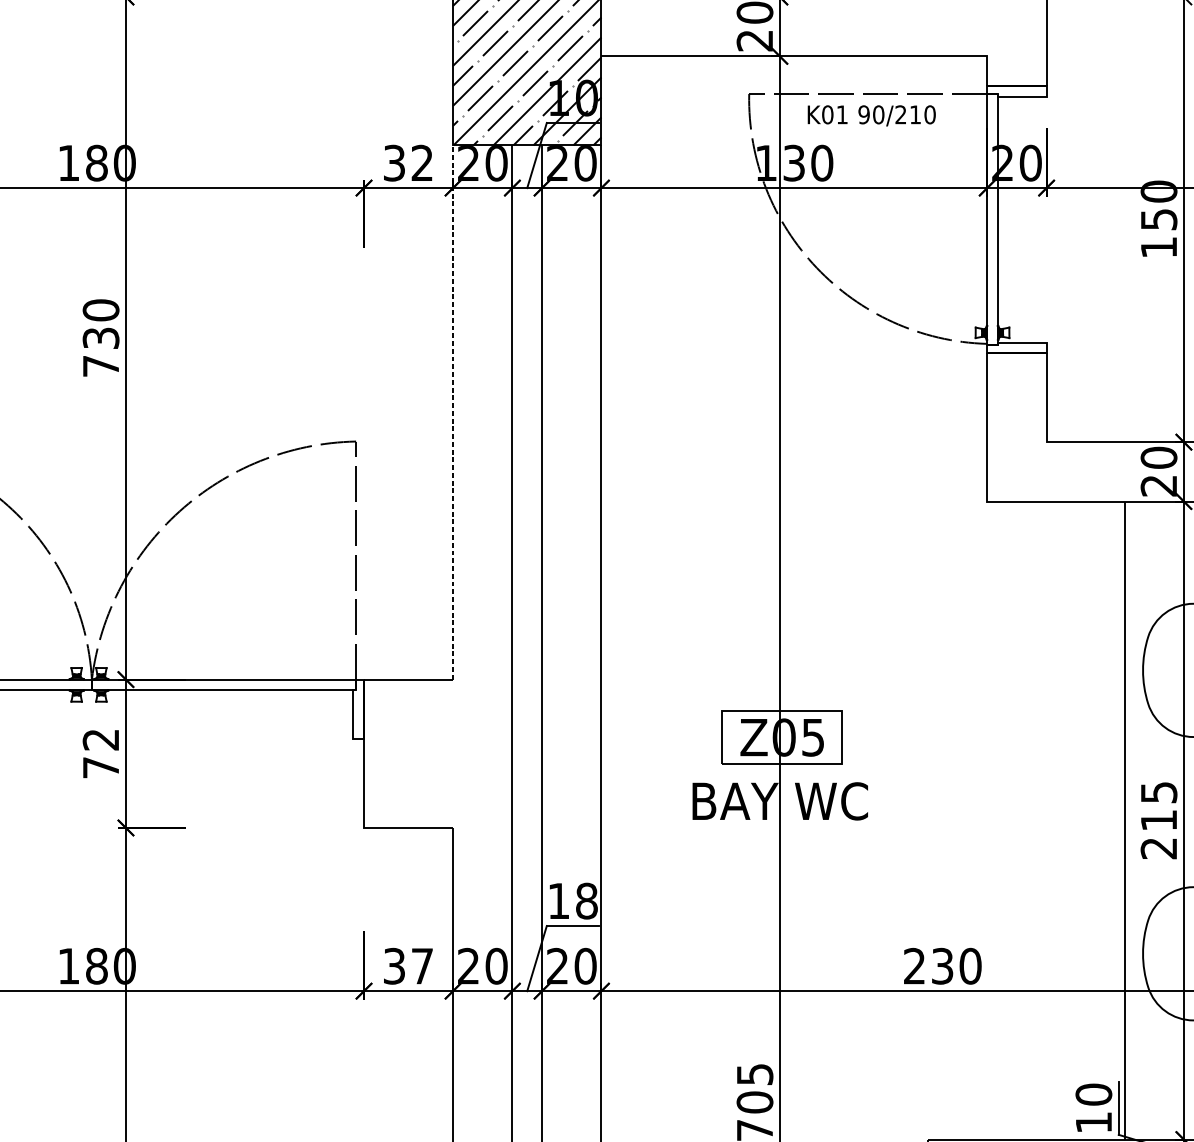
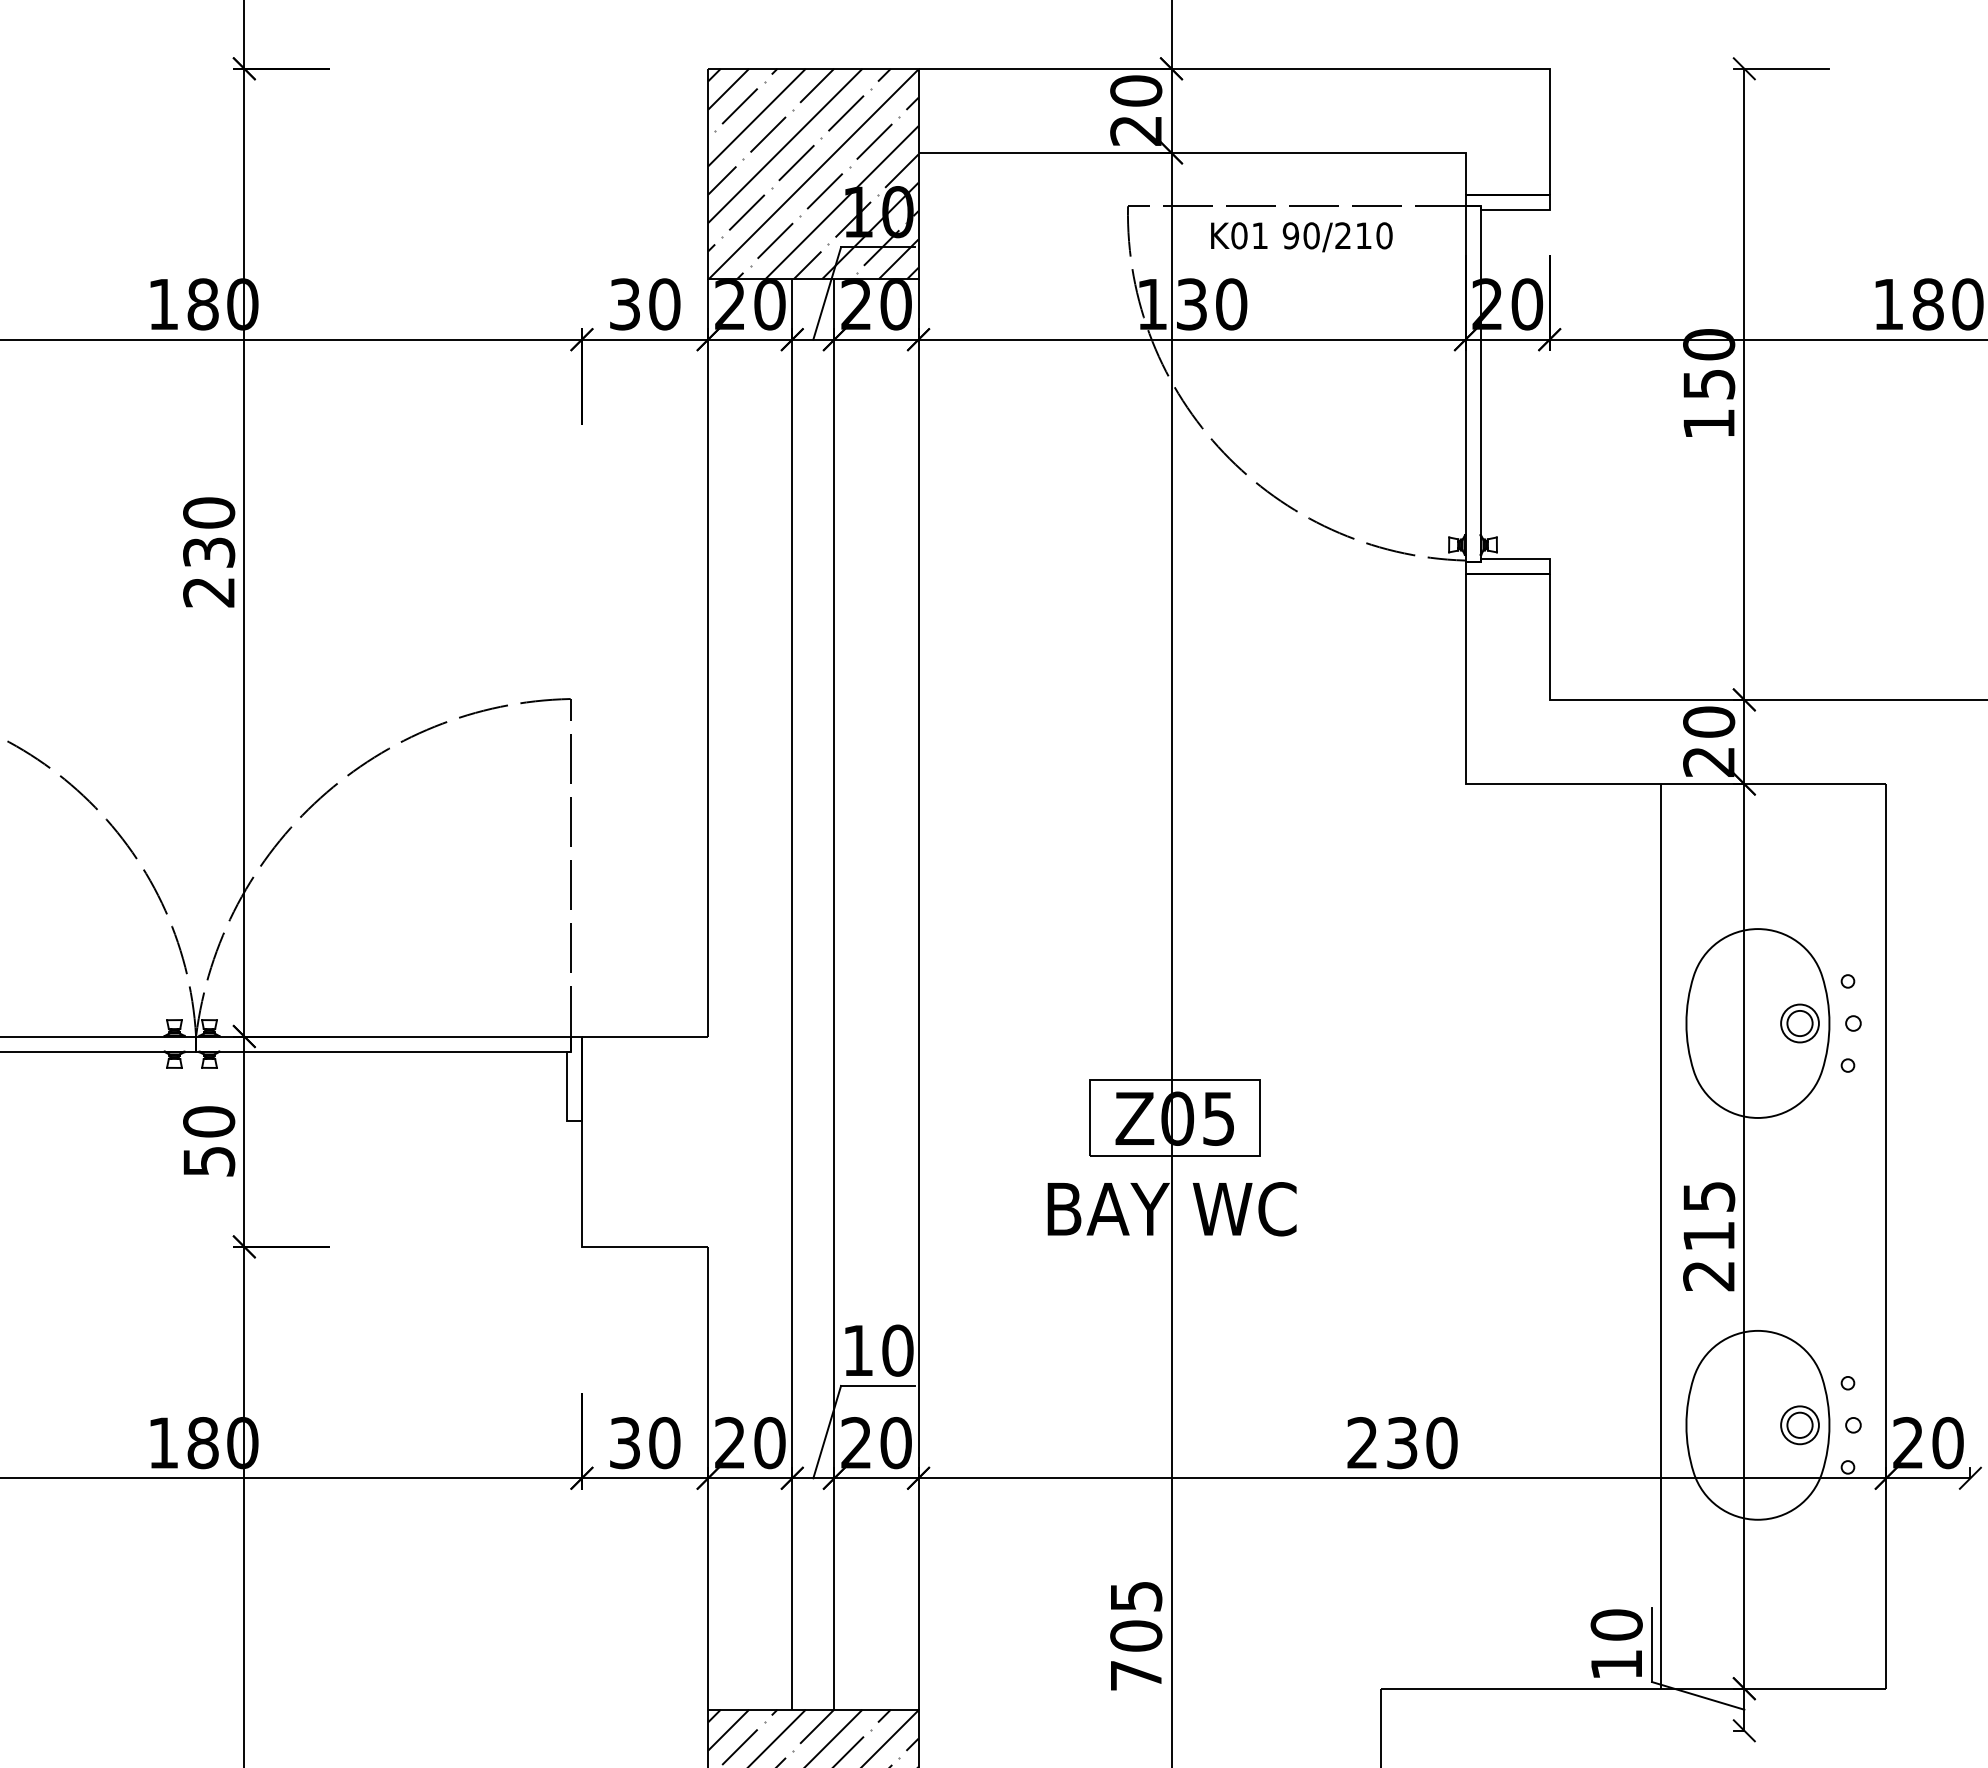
text: (422, 163) -> (664, 304), 32 -> 30
text: (100, 366) -> (208, 592), 730 -> 230
line: (453, 412) -> (708, 657), dashed -> solid
text: (101, 753) -> (209, 1141), 72 -> 50
text: (586, 901) -> (897, 1350), 18 -> 10
text: (422, 966) -> (664, 1443), 37 -> 30

